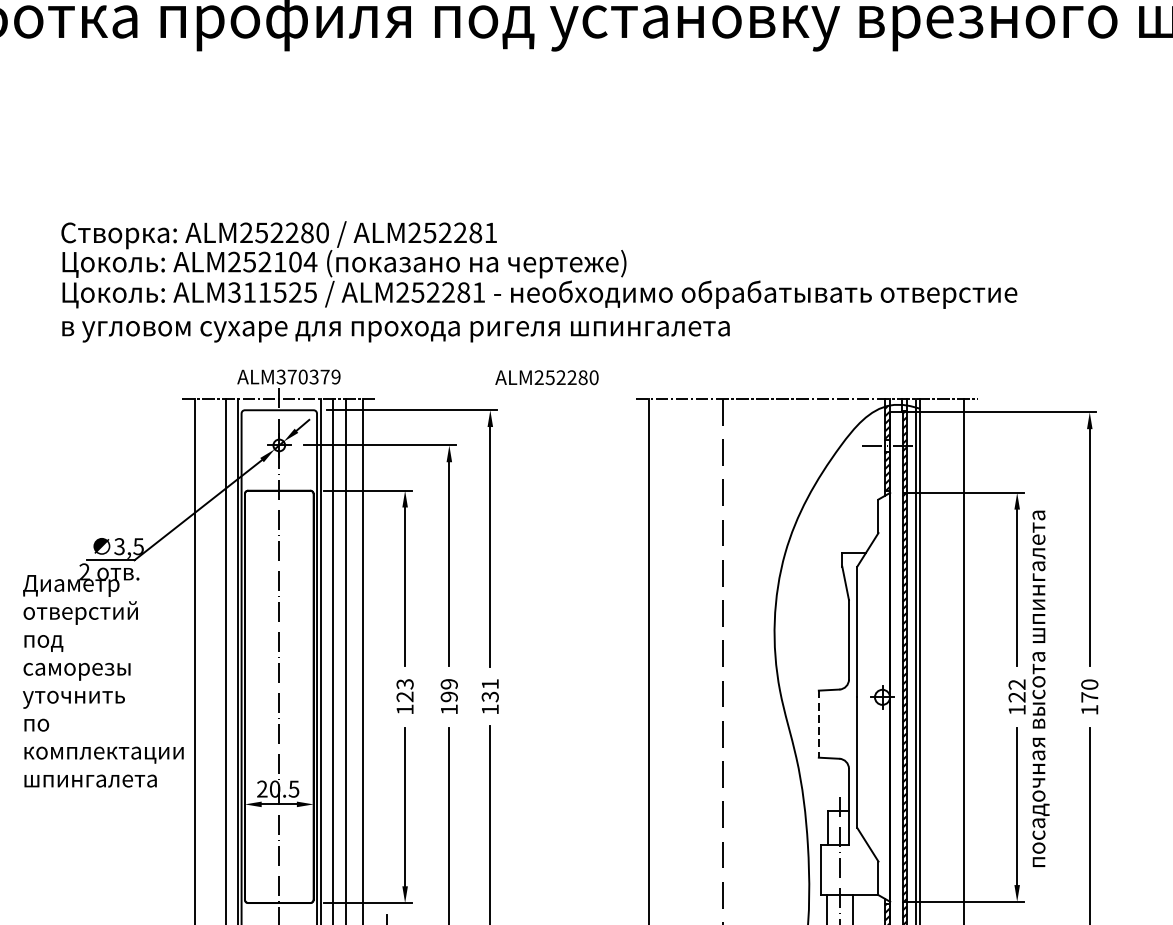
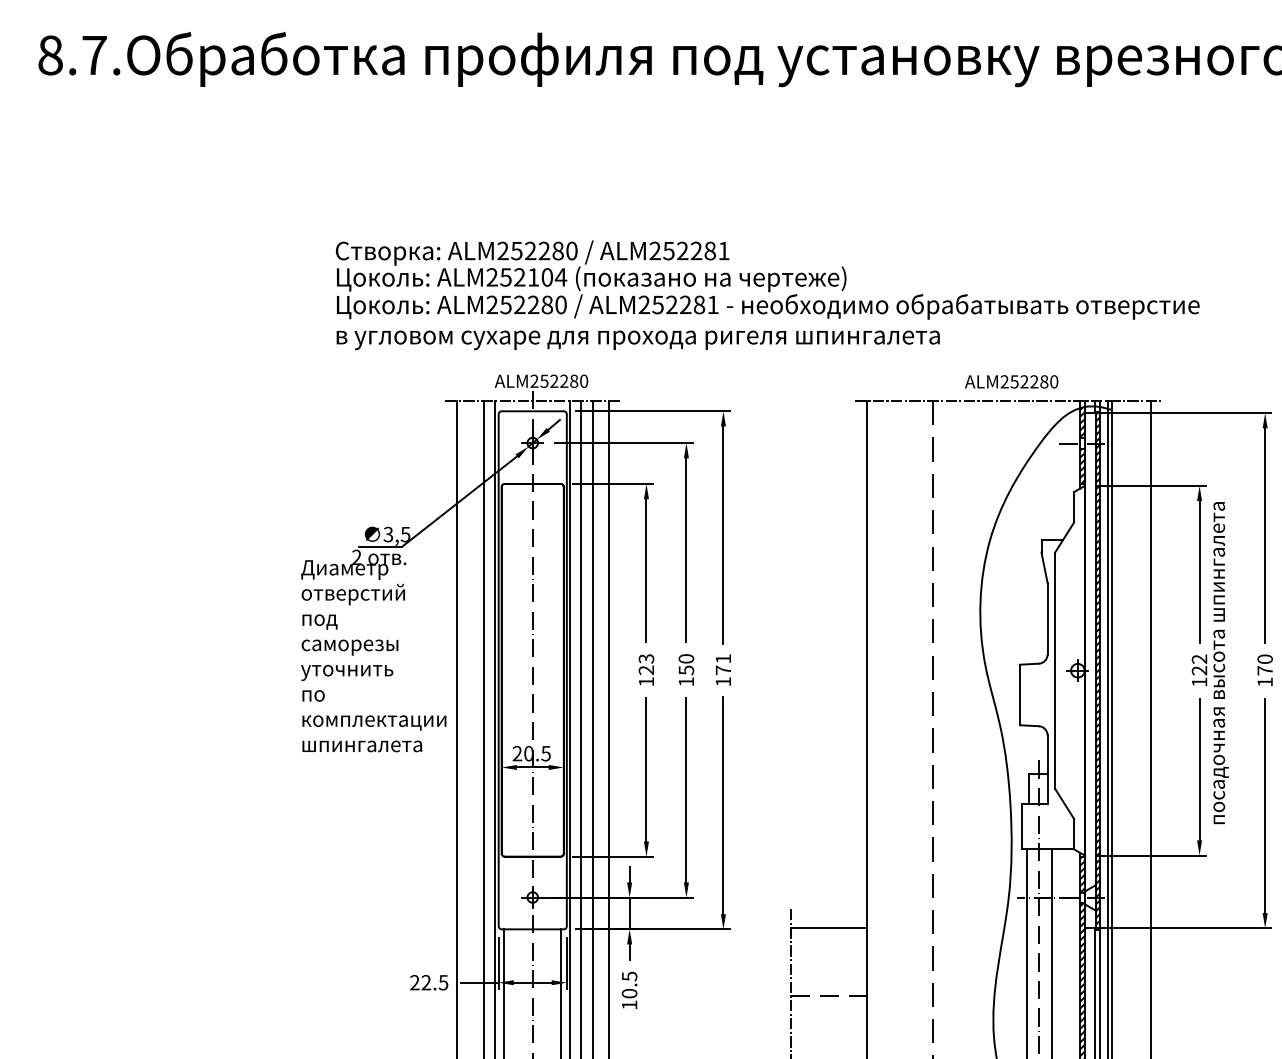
text: (272, 292) -> (526, 304), ALM311525 -> ALM252280
text: (308, 376) -> (559, 380), ALM370379 -> ALM252280
text: (546, 377) -> (1011, 381), moved
text: (449, 690) -> (686, 664), 199 -> 150
text: (490, 697) -> (723, 670), 131 -> 171
line: (819, 724) -> (1020, 695), dashed -> solid

